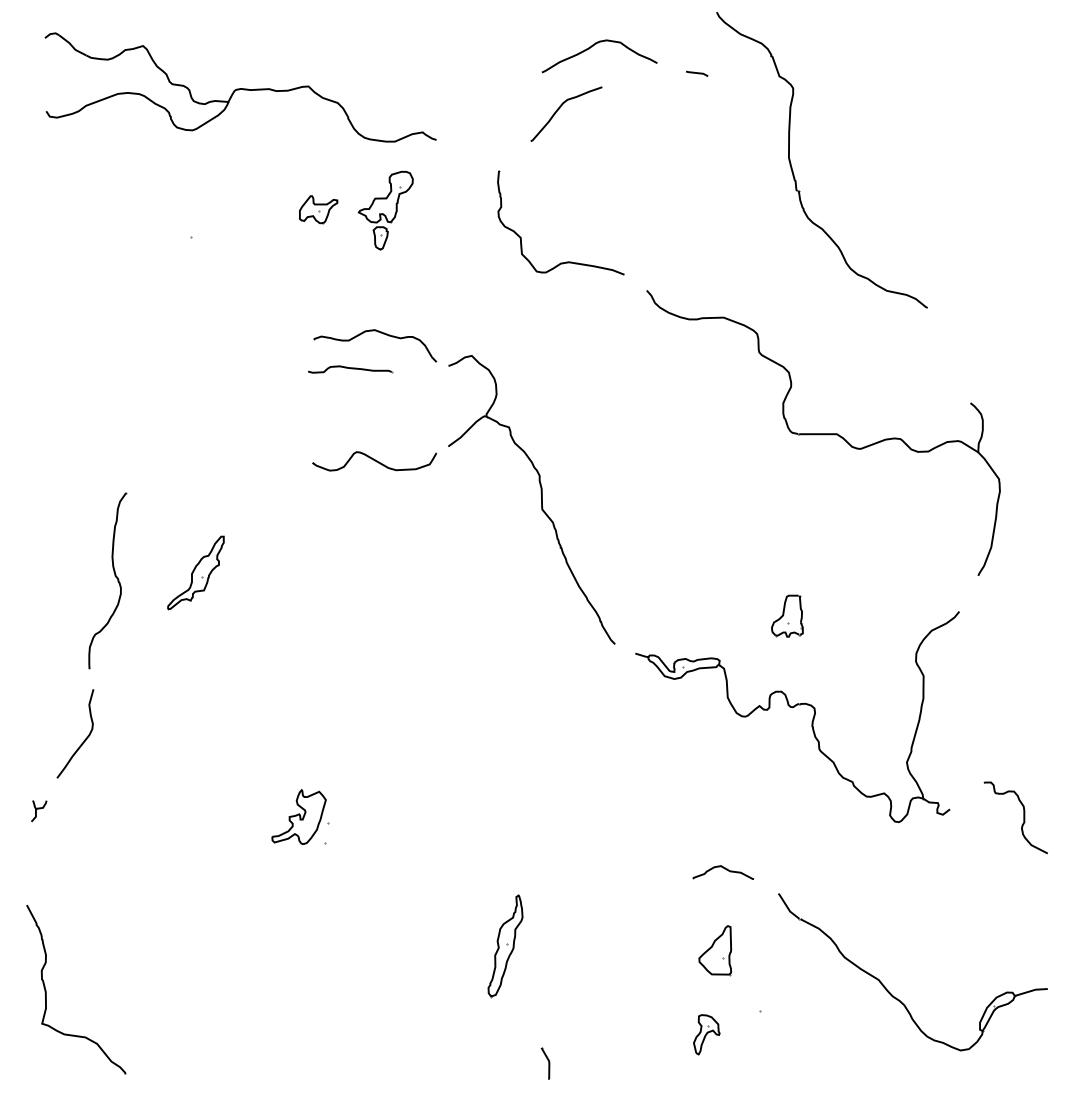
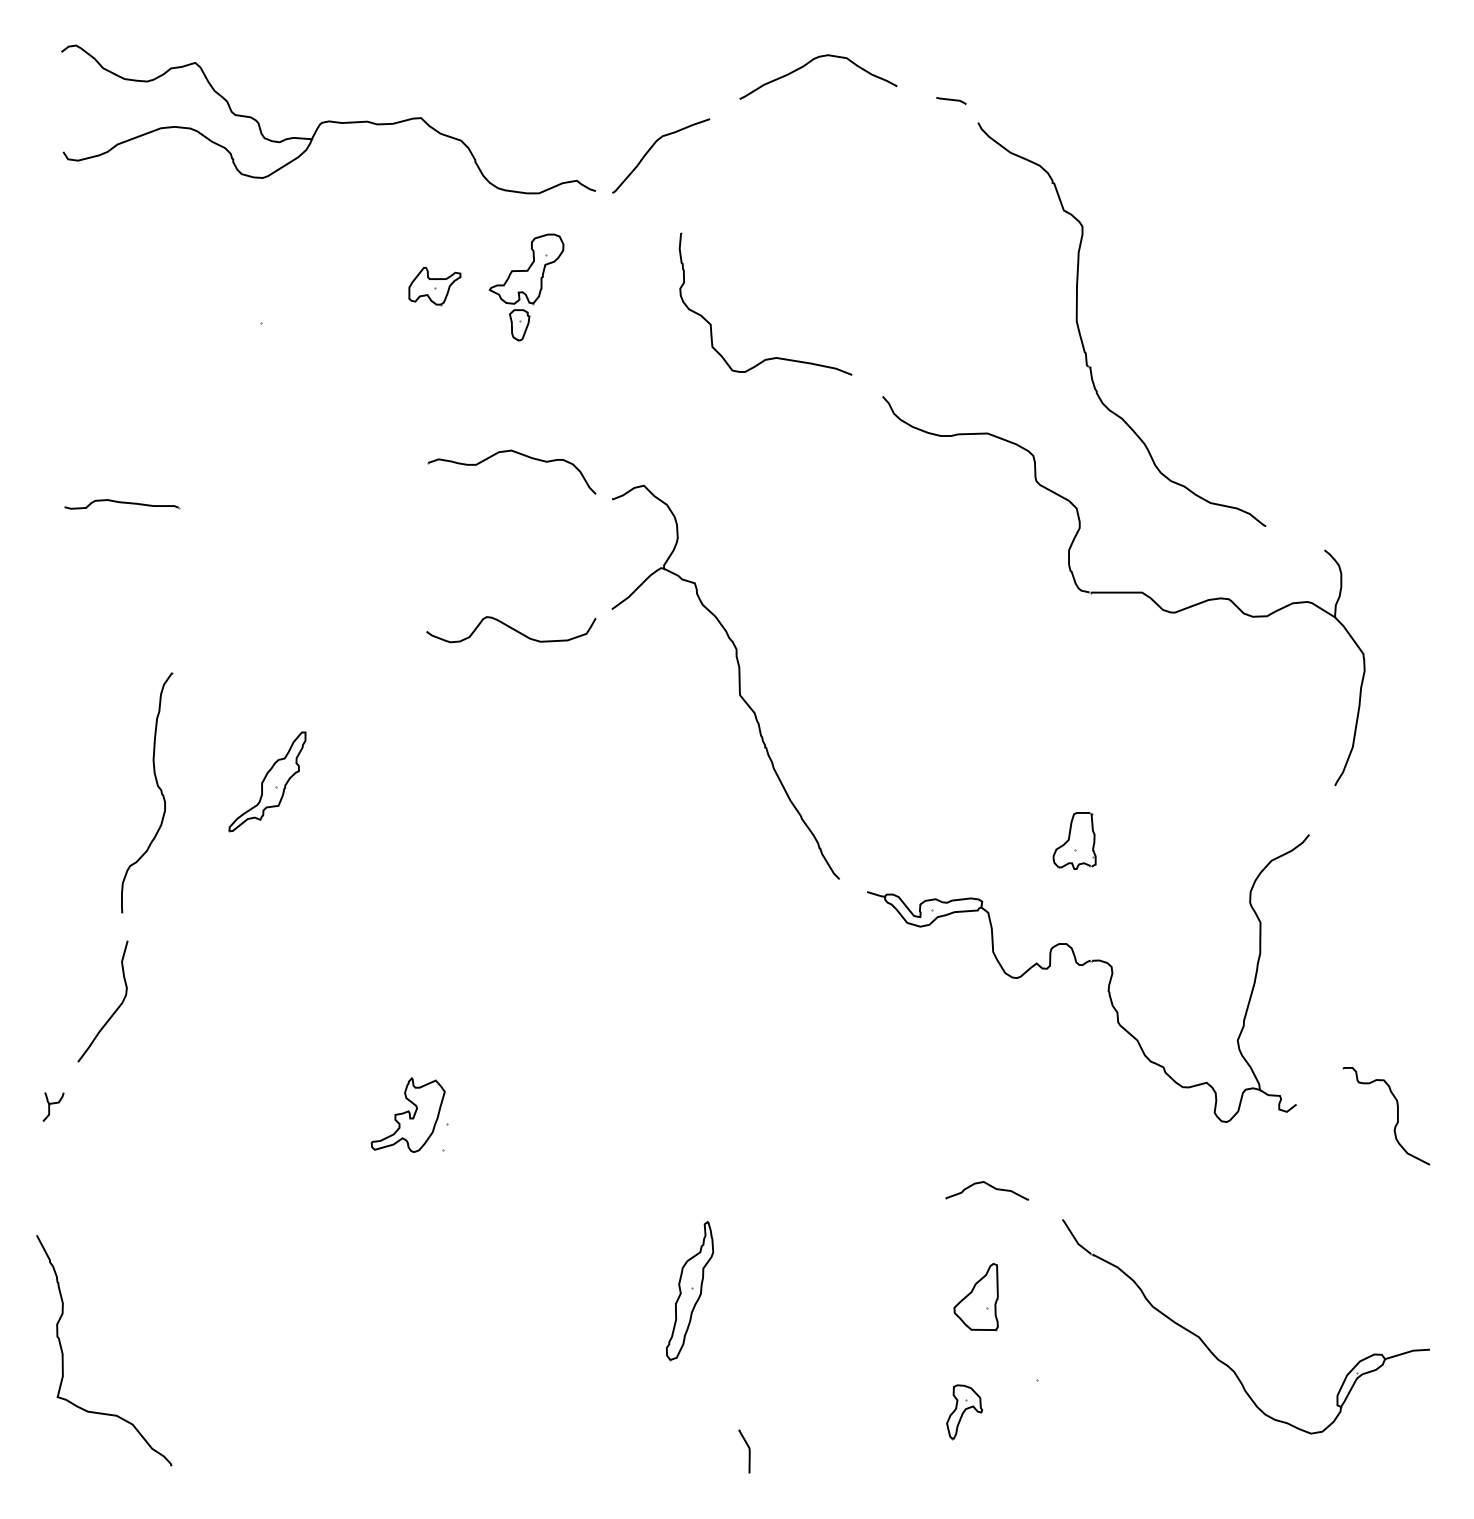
curve: (560, 107) -> (653, 146), moved
part: (792, 168) -> (1081, 335), moved
part: (350, 369) -> (122, 504), moved

